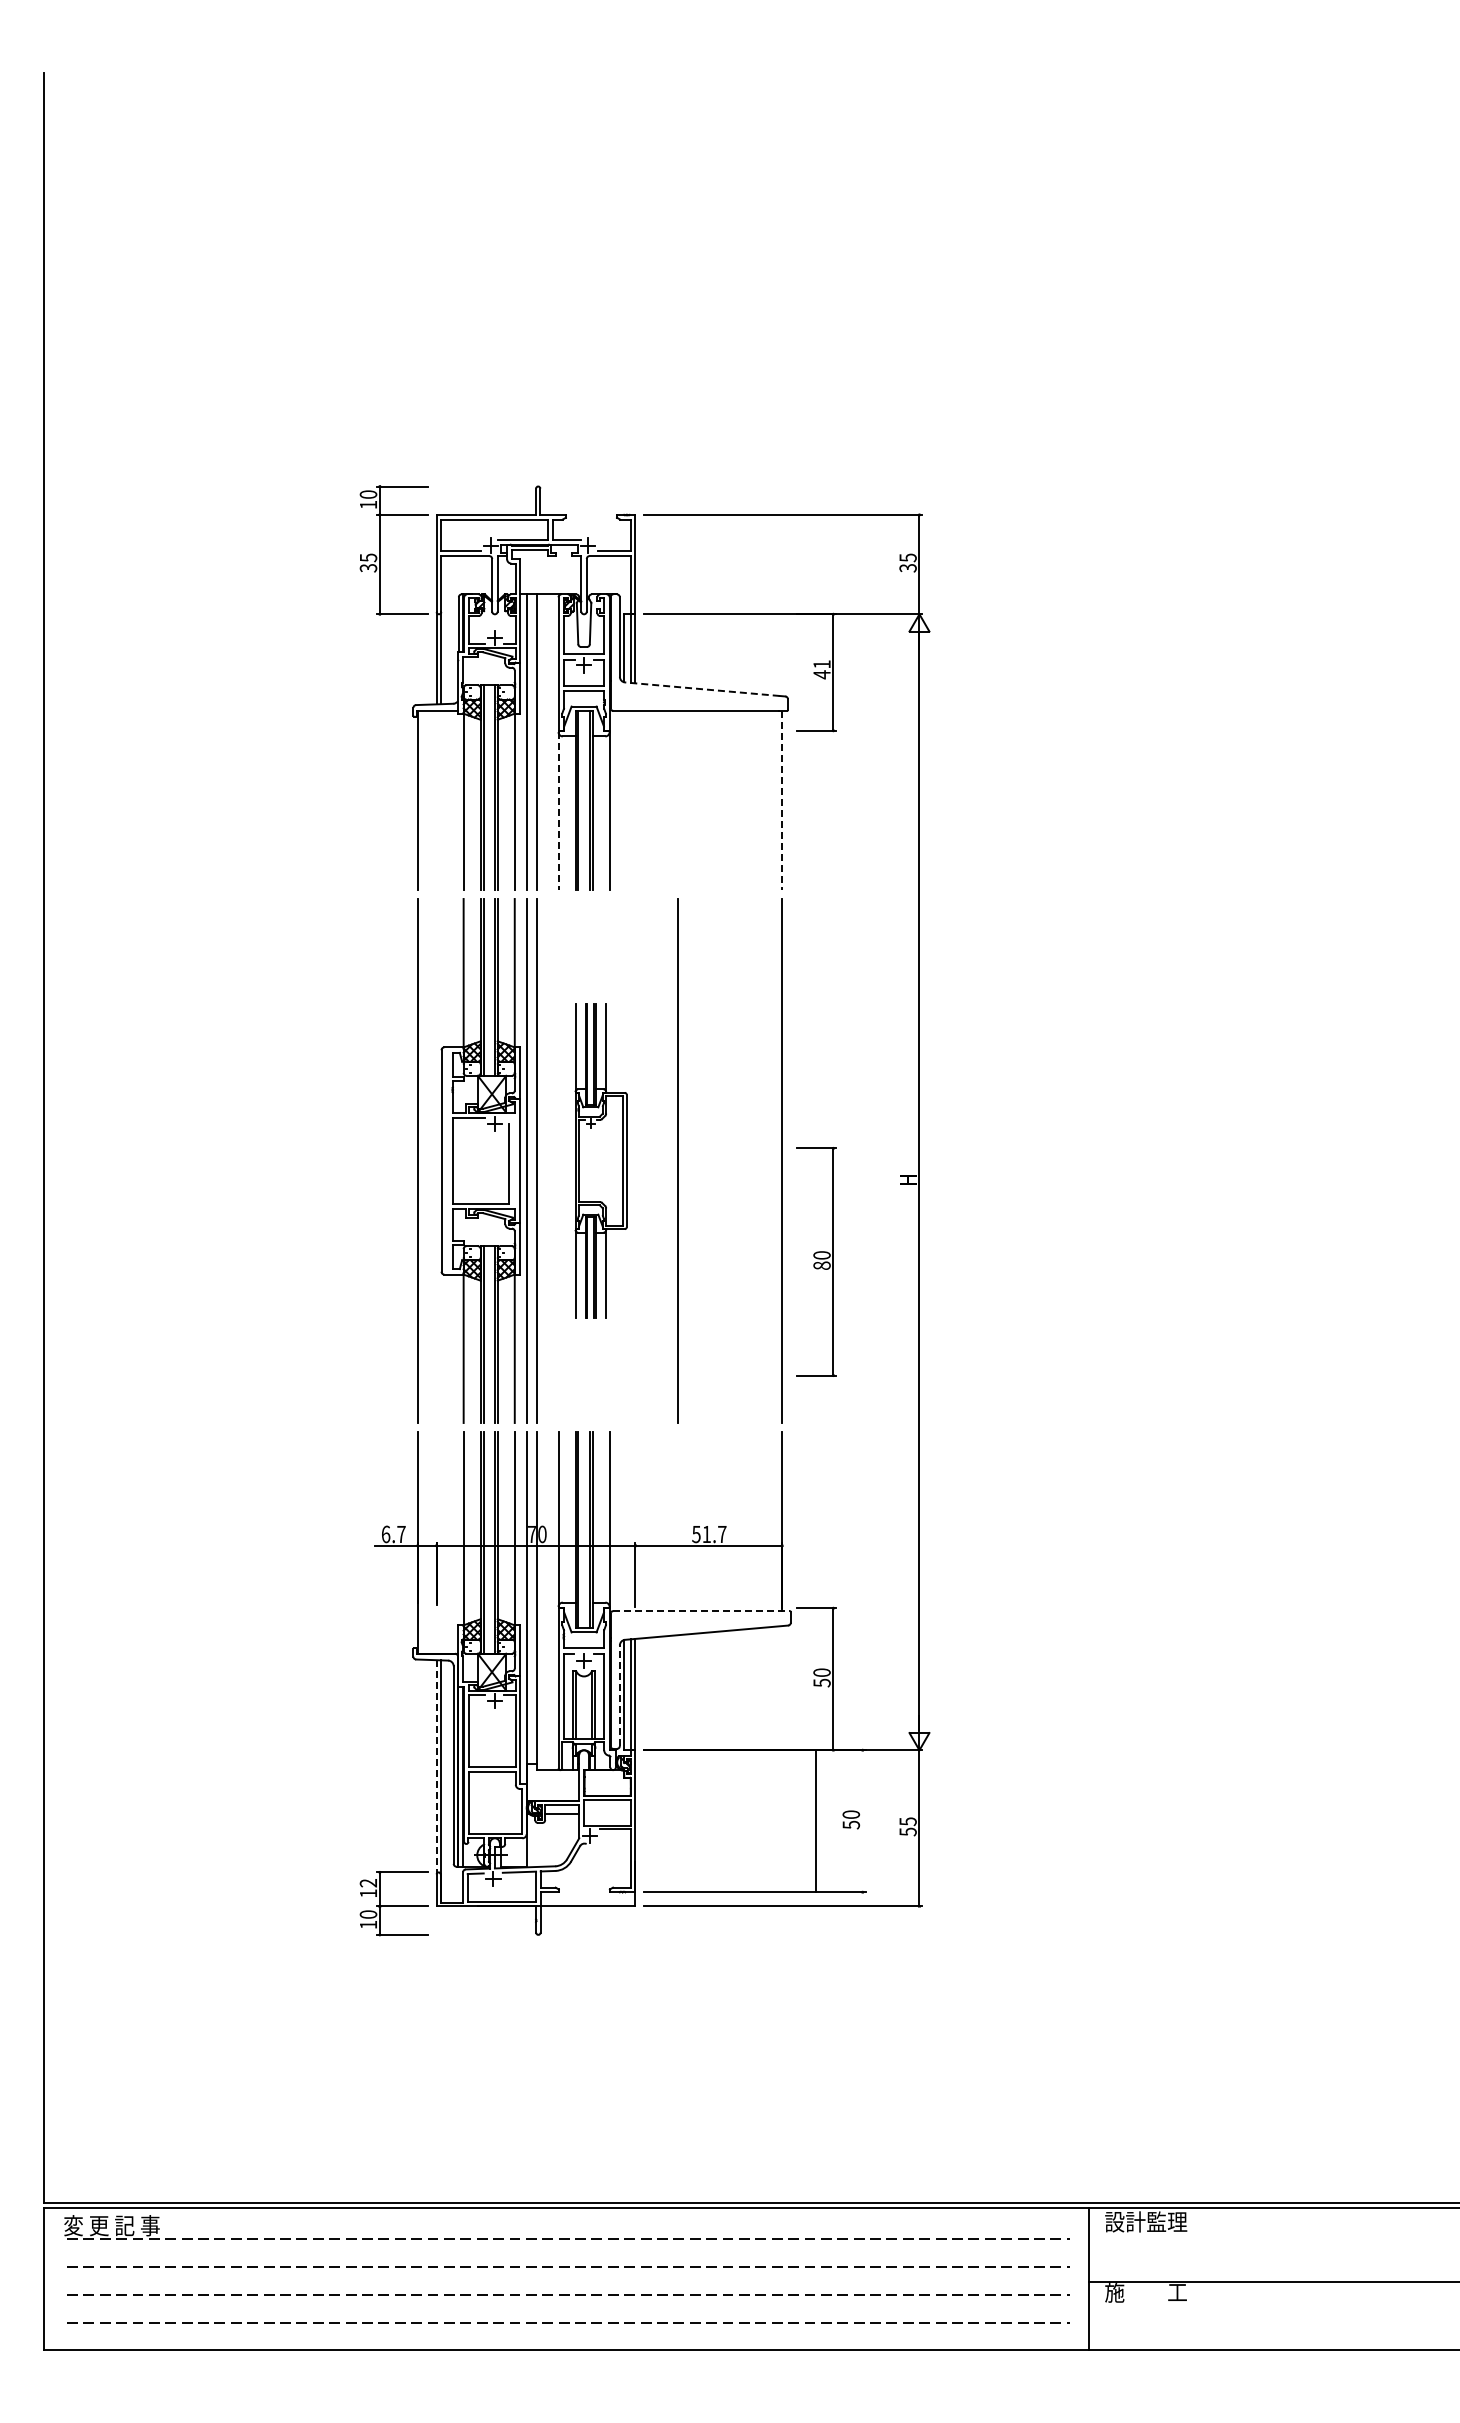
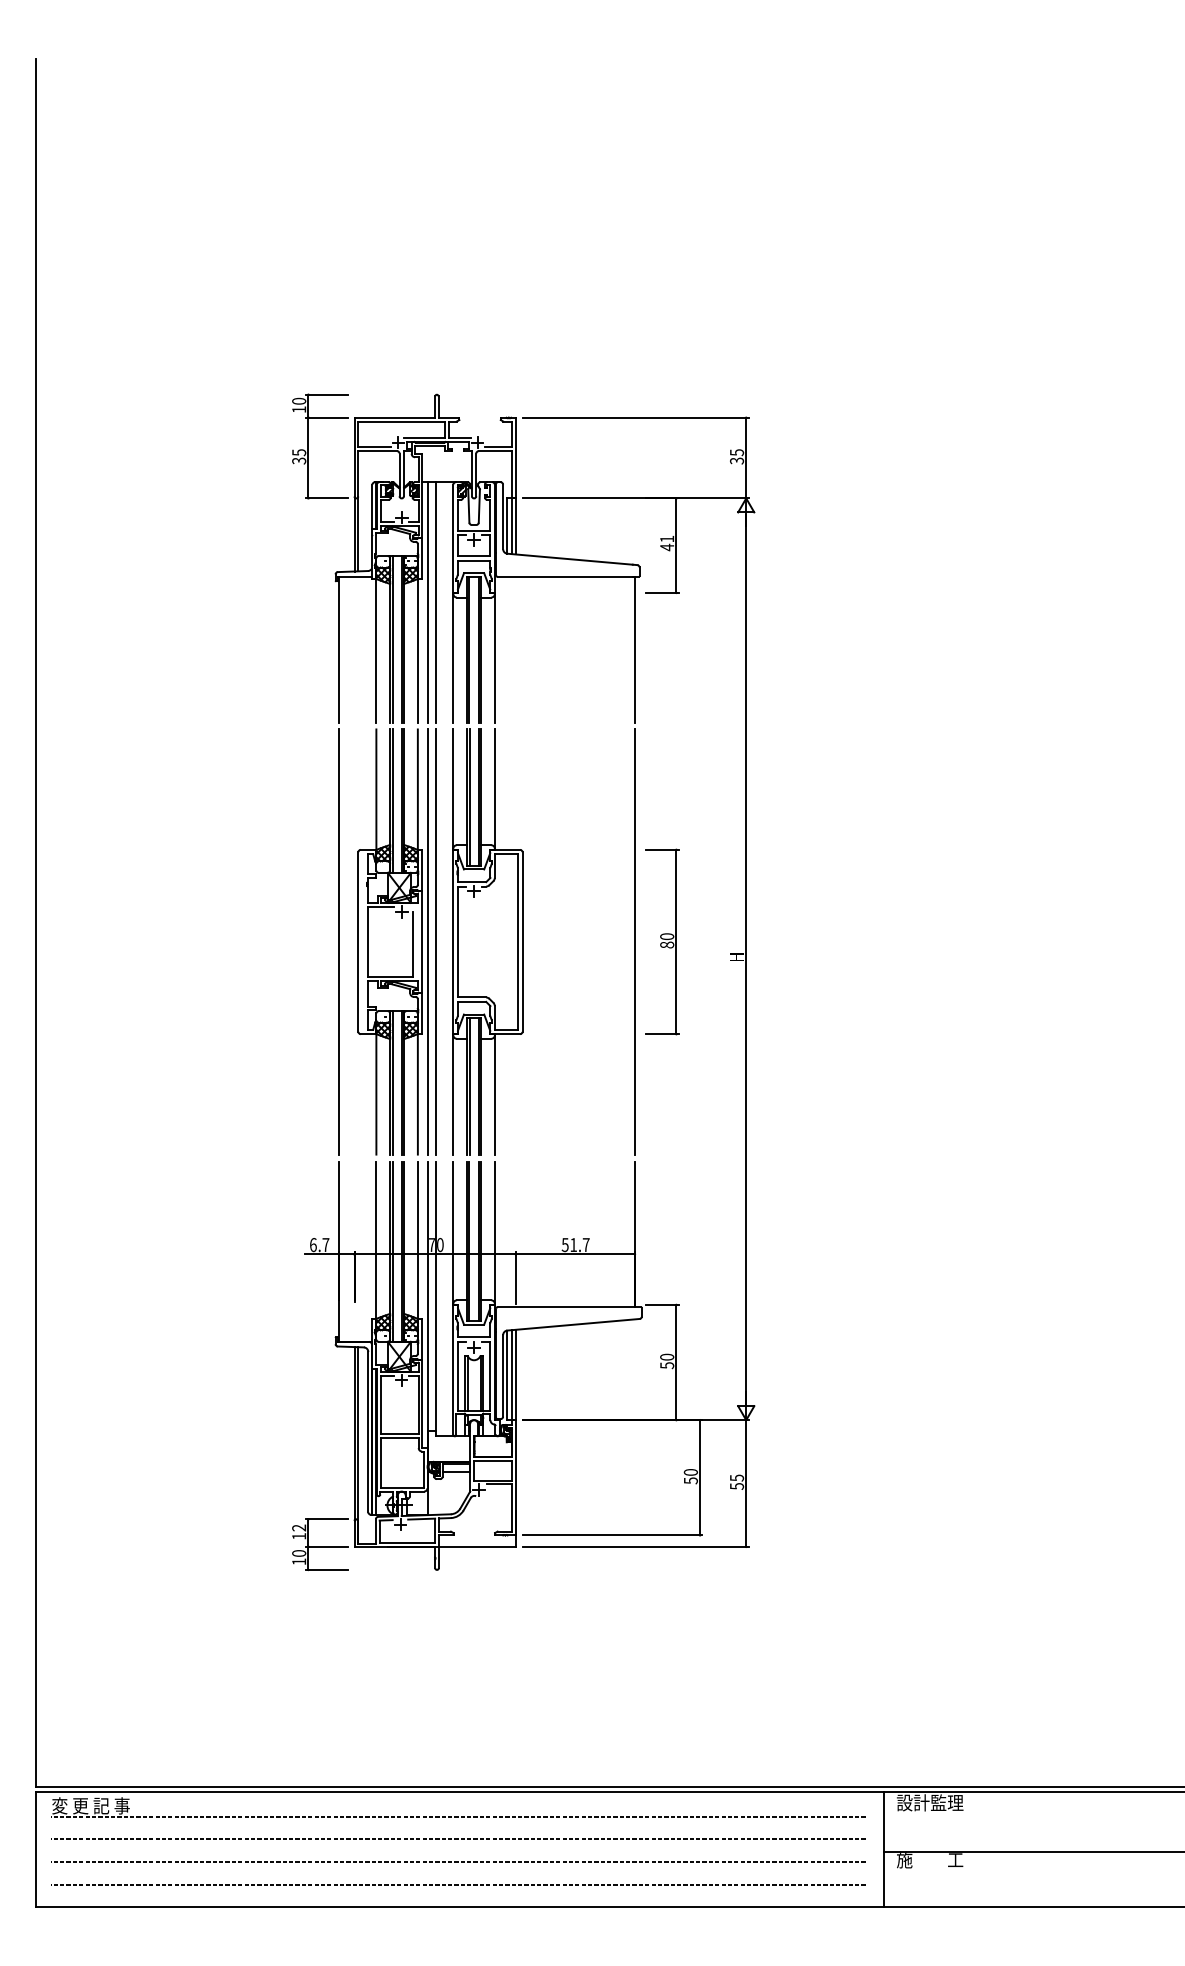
line: (702, 689) -> (570, 559), dashed -> solid
line: (782, 800) -> (635, 649), dashed -> solid
line: (558, 811) -> (453, 658), dashed -> solid
part: (600, 1160) -> (487, 941), size x1.67
line: (677, 1160) -> (549, 941), removed
part: (816, 1261) -> (662, 941), moved
line: (702, 1611) -> (570, 1307), dashed -> solid
line: (619, 1695) -> (502, 1375), dashed -> solid
line: (436, 1767) -> (354, 1434), dashed -> solid
line: (815, 1821) -> (700, 1477), moved

